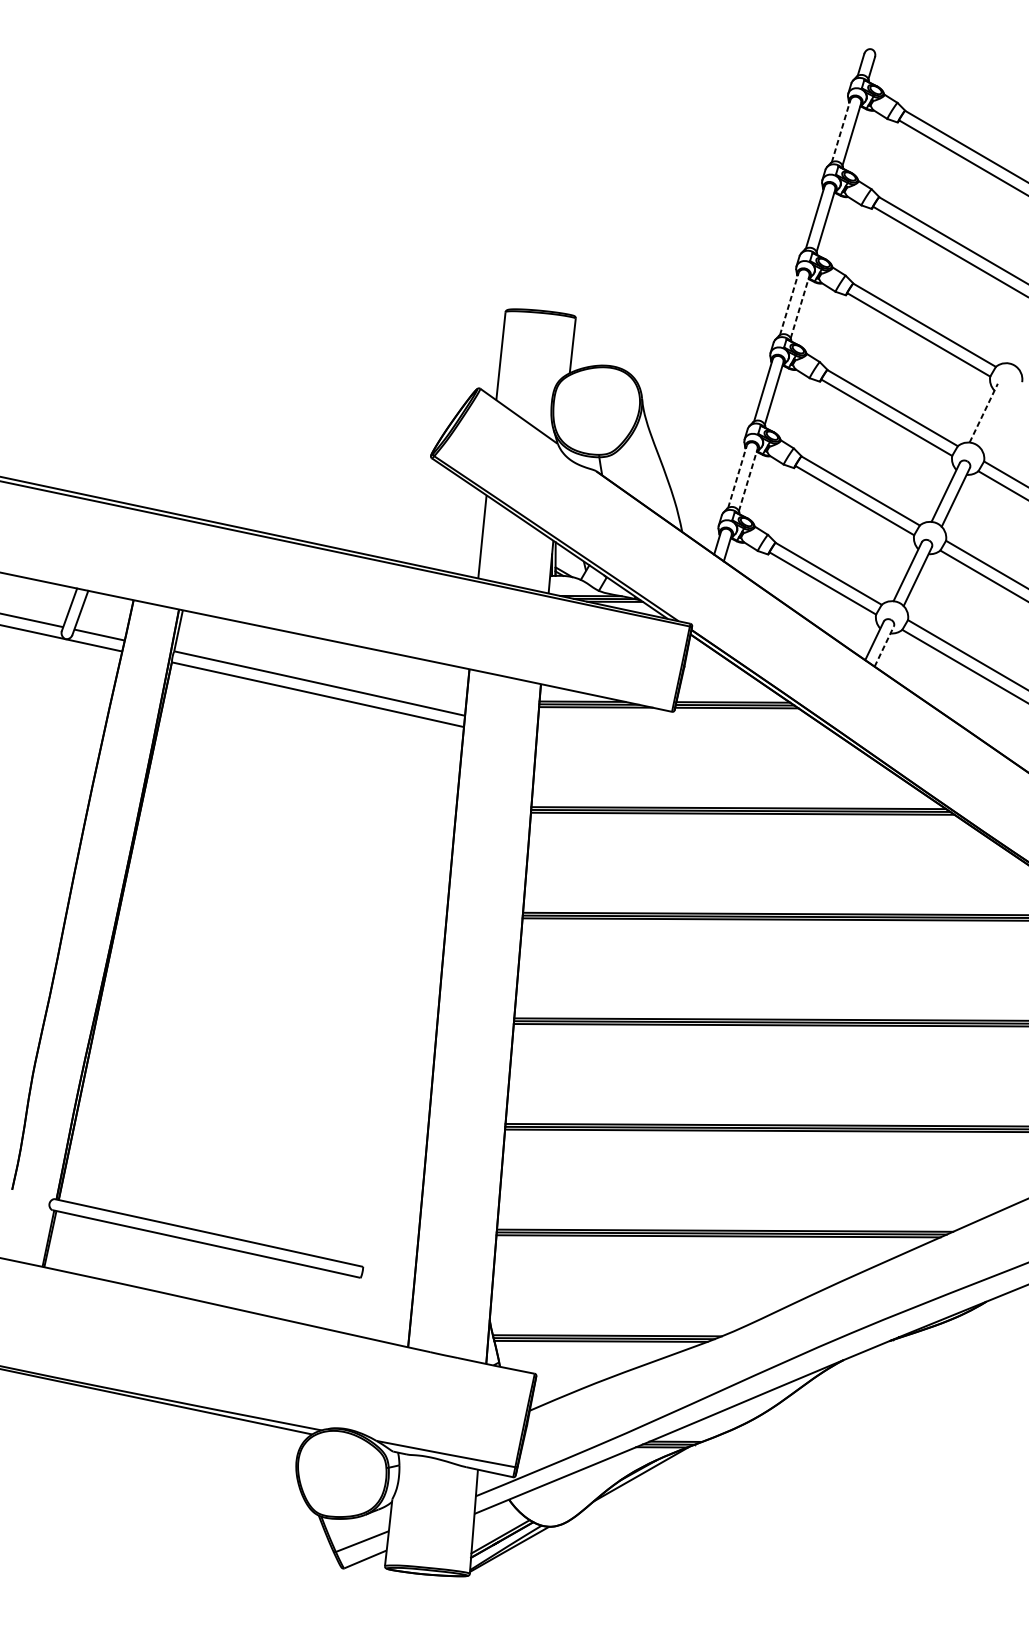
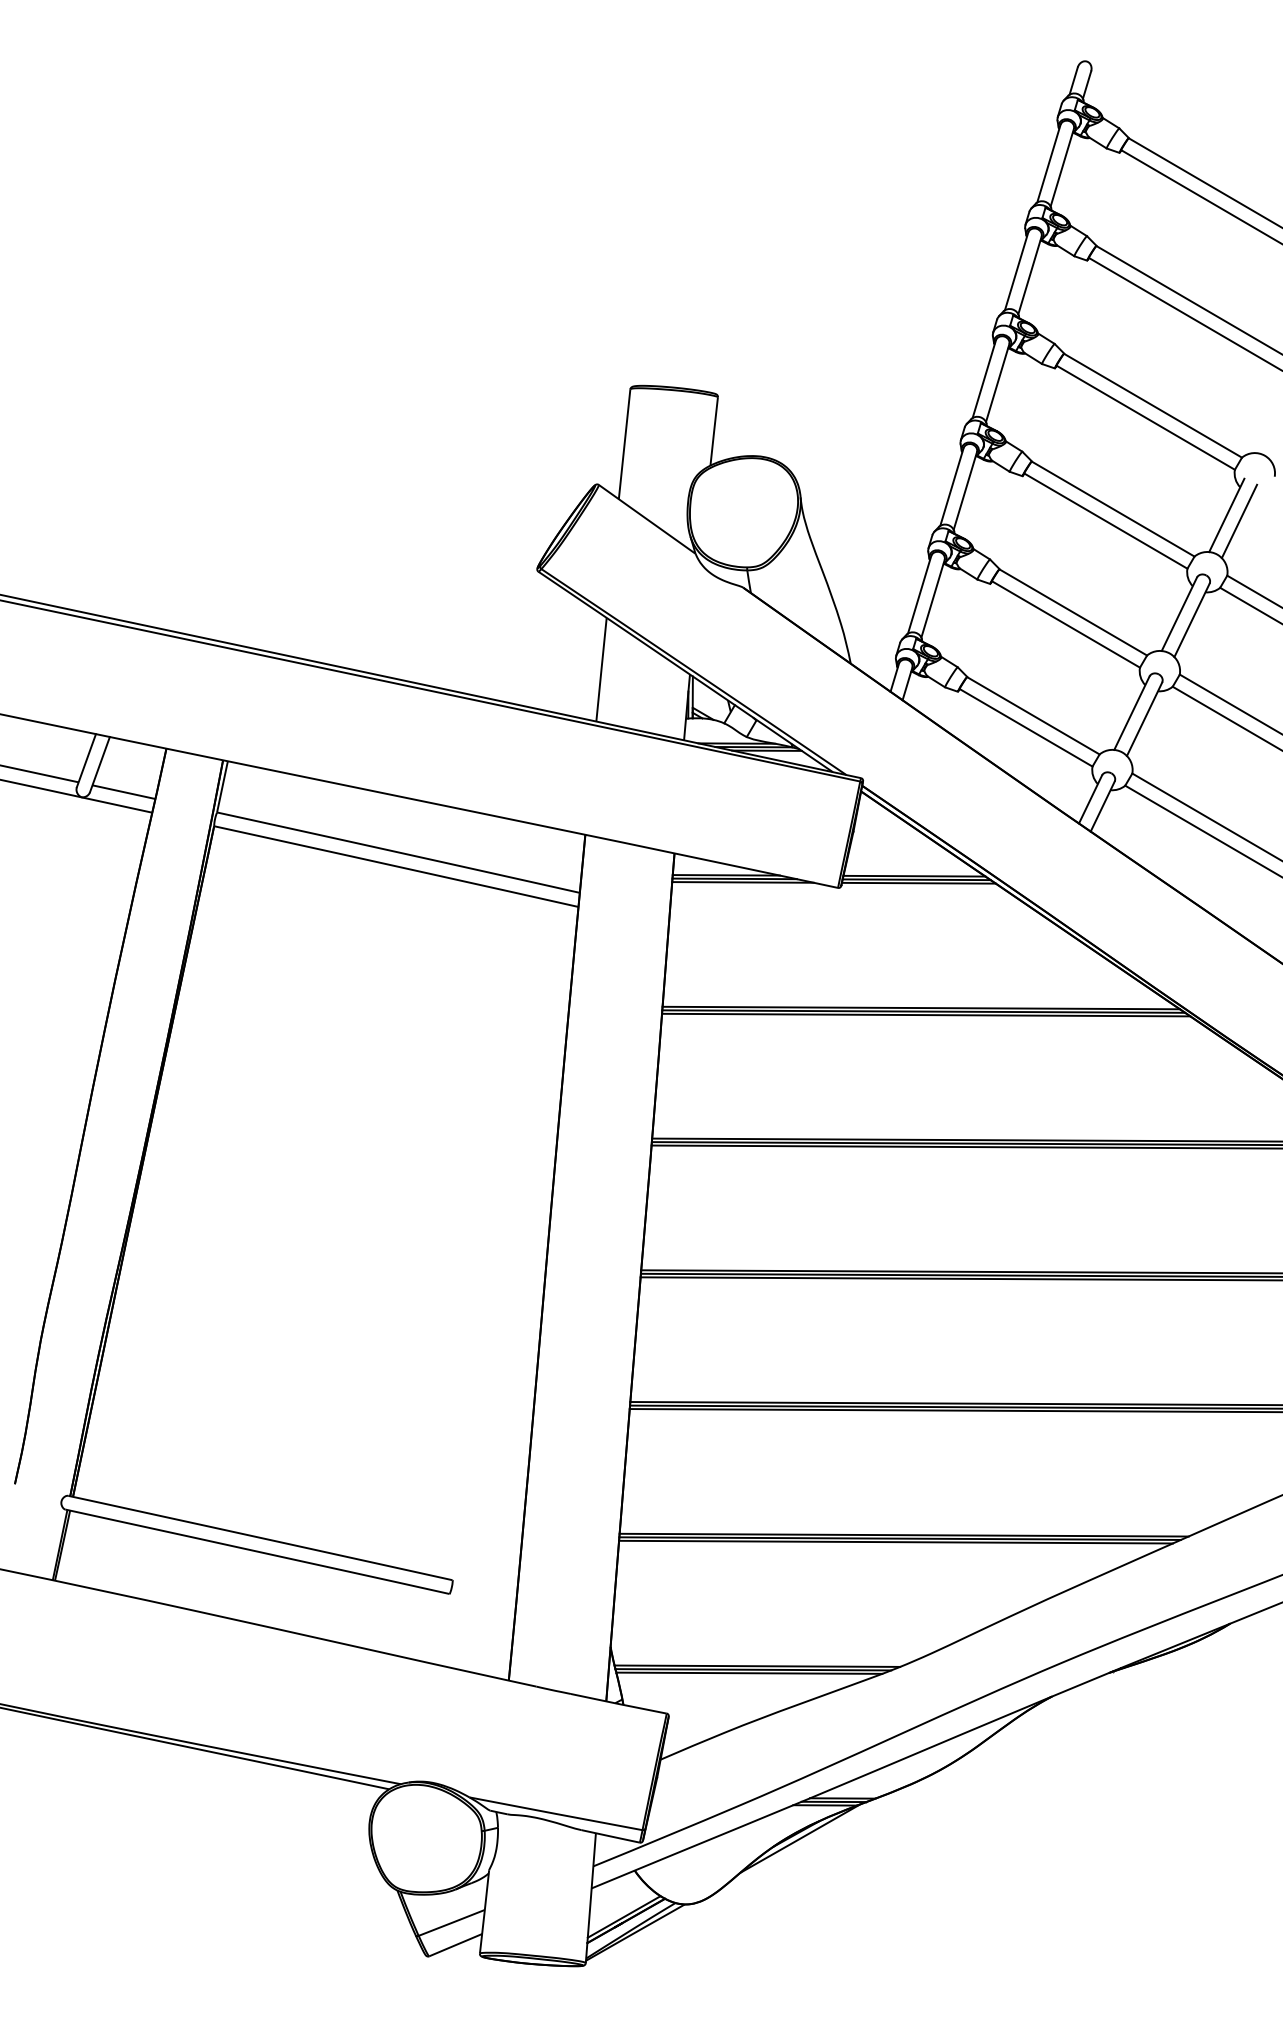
line: (840, 131) -> (1048, 163), dashed -> solid
line: (789, 304) -> (984, 379), dashed -> solid
line: (799, 307) -> (997, 383), dashed -> solid
line: (983, 413) -> (1226, 515), dashed -> solid
line: (993, 418) -> (1239, 521), added
line: (737, 476) -> (919, 594), dashed -> solid
line: (748, 479) -> (933, 598), dashed -> solid
line: (884, 646) -> (1102, 806), dashed -> solid

